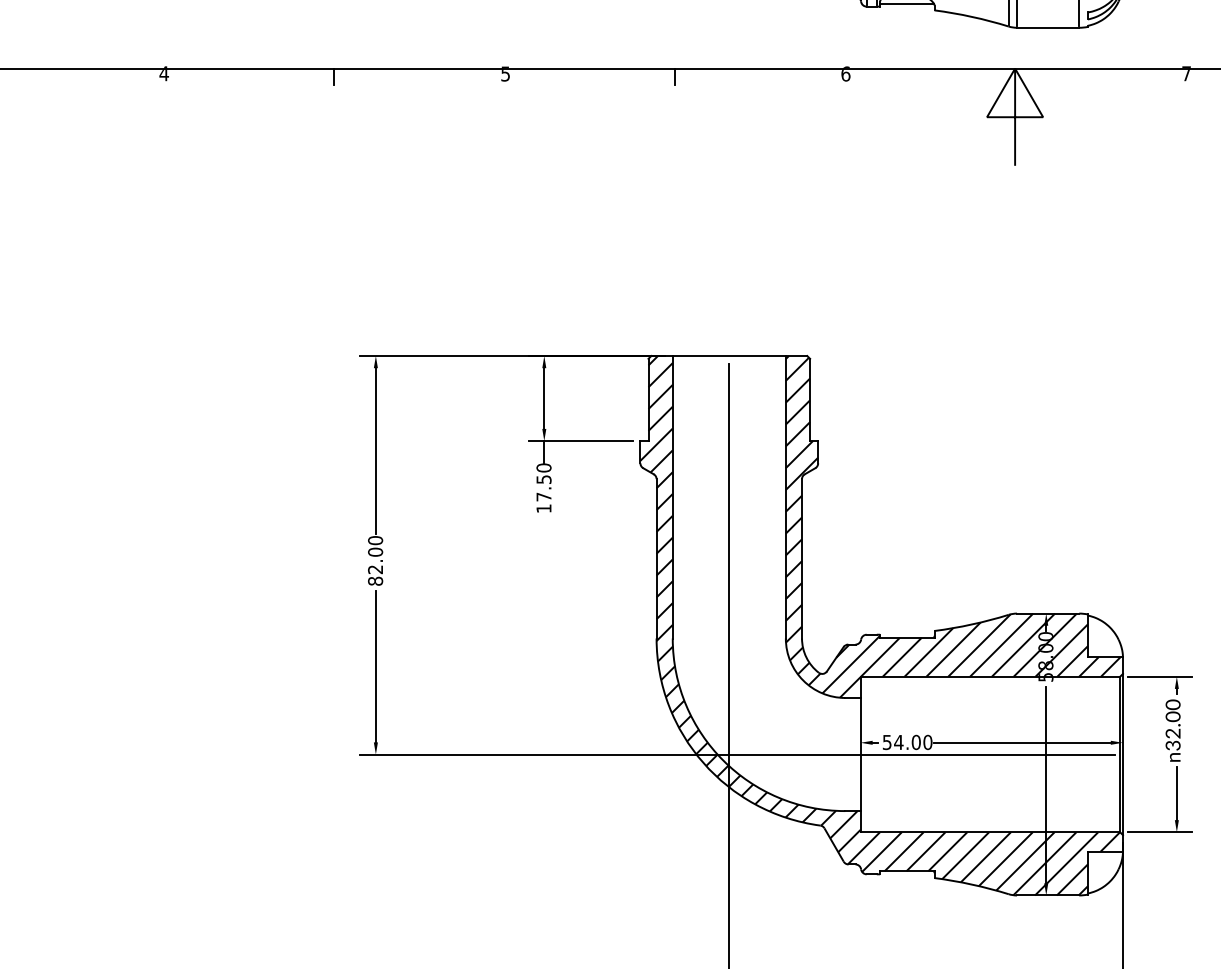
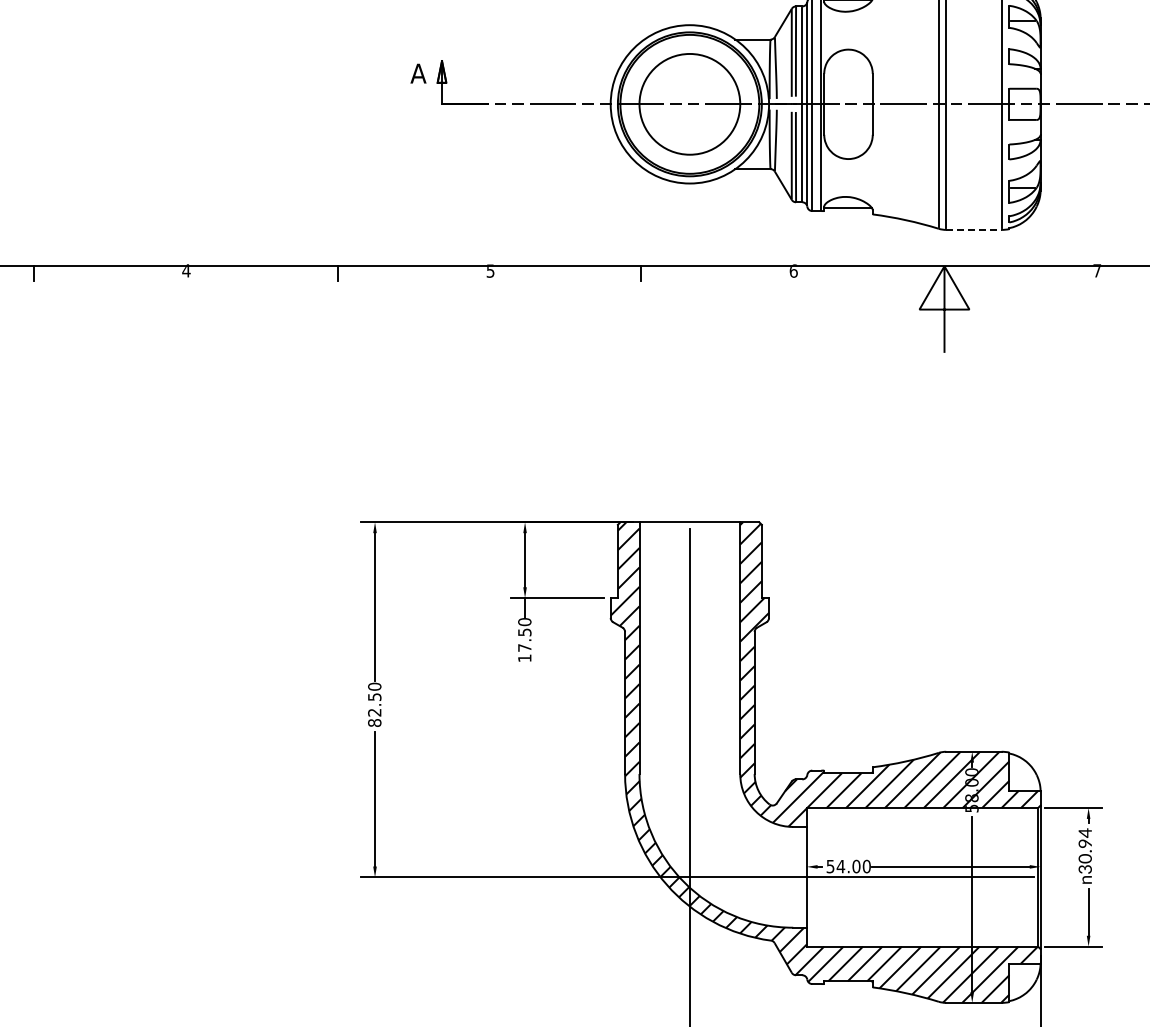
line: (1047, 27) -> (973, 229), solid -> dashed
text: (375, 552) -> (374, 697), 82.00 -> 82.50
text: (1172, 718) -> (1084, 845), 32.00 -> 30.94

